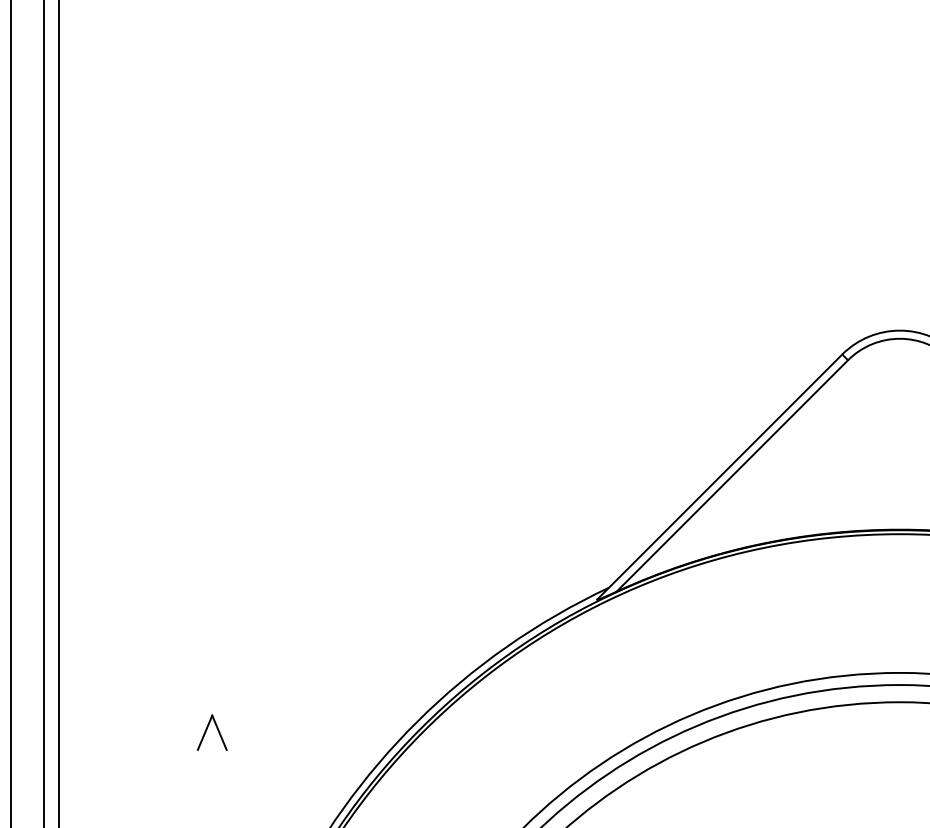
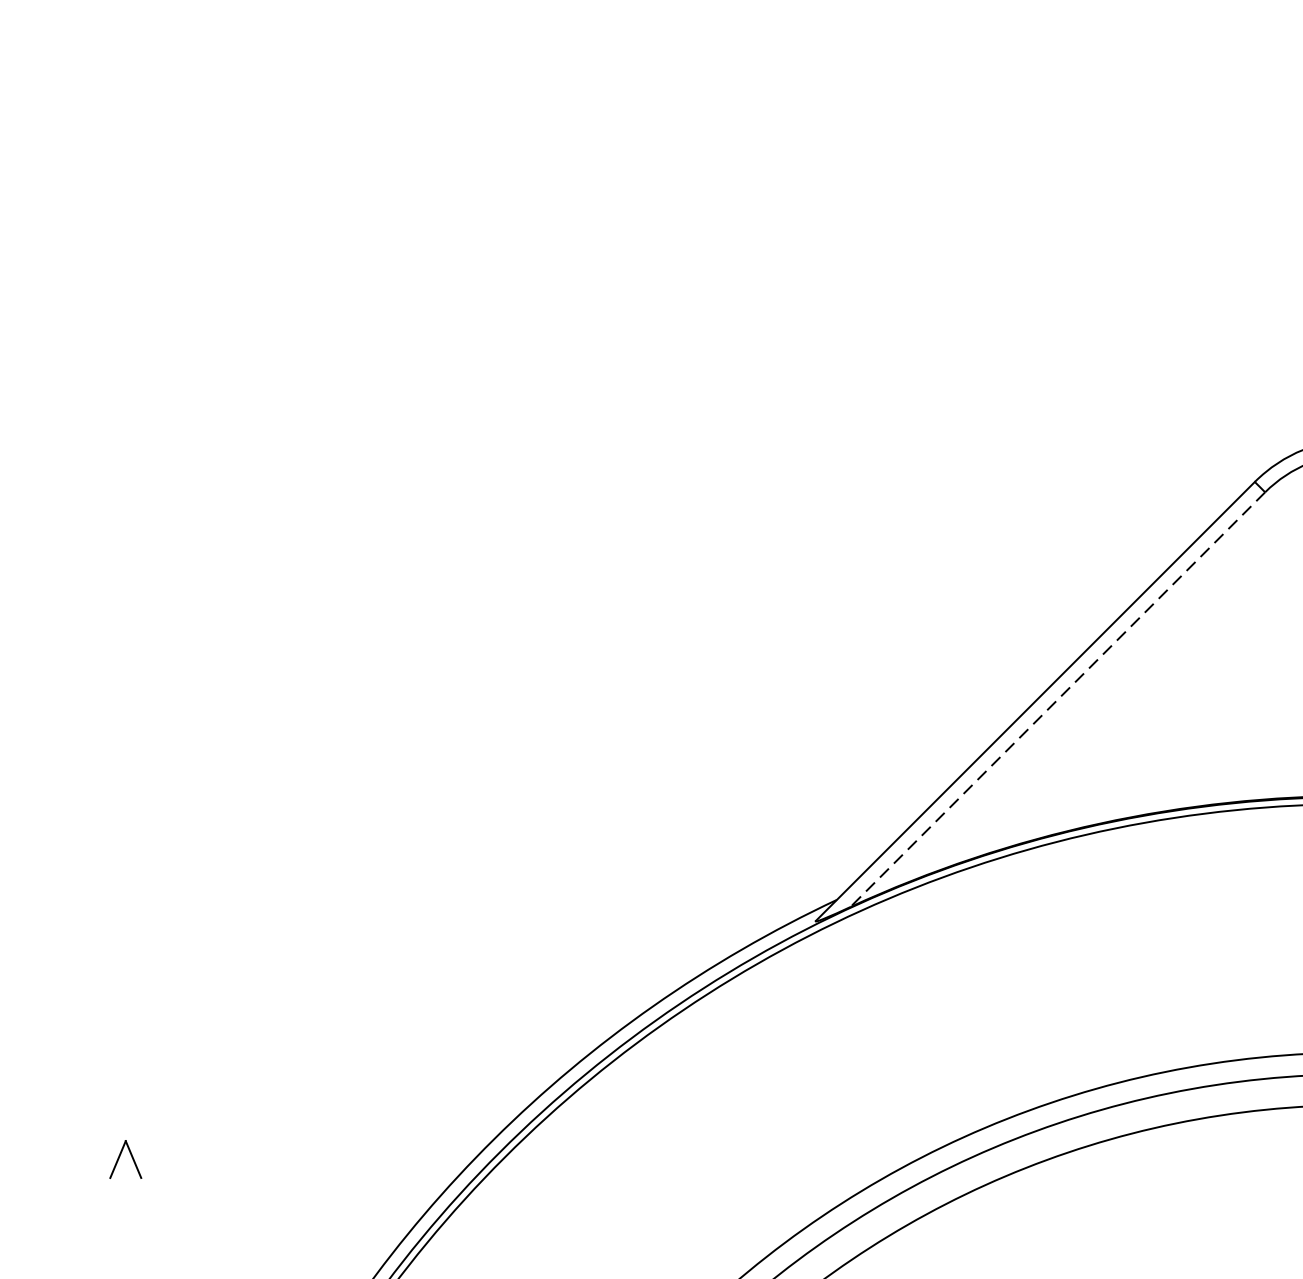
line: (732, 475) -> (1058, 698), solid -> dashed
part: (211, 732) -> (124, 1159), size x0.6

